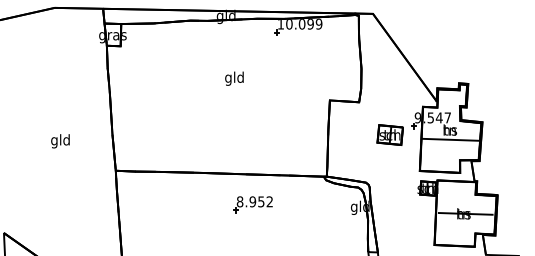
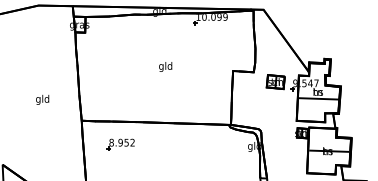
text: (234, 78) -> (165, 66), moved
part: (389, 134) -> (275, 81), moved
part: (252, 204) -> (120, 144), moved

